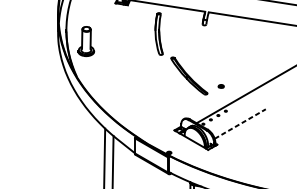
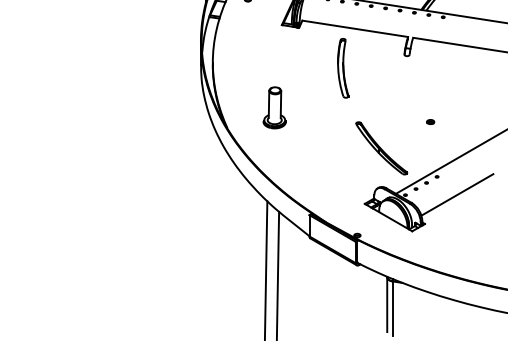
part: (86, 41) -> (274, 107), moved
part: (189, 76) -> (381, 148), moved
part: (221, 86) -> (430, 122), moved
line: (240, 123) -> (457, 194), dashed -> solid

